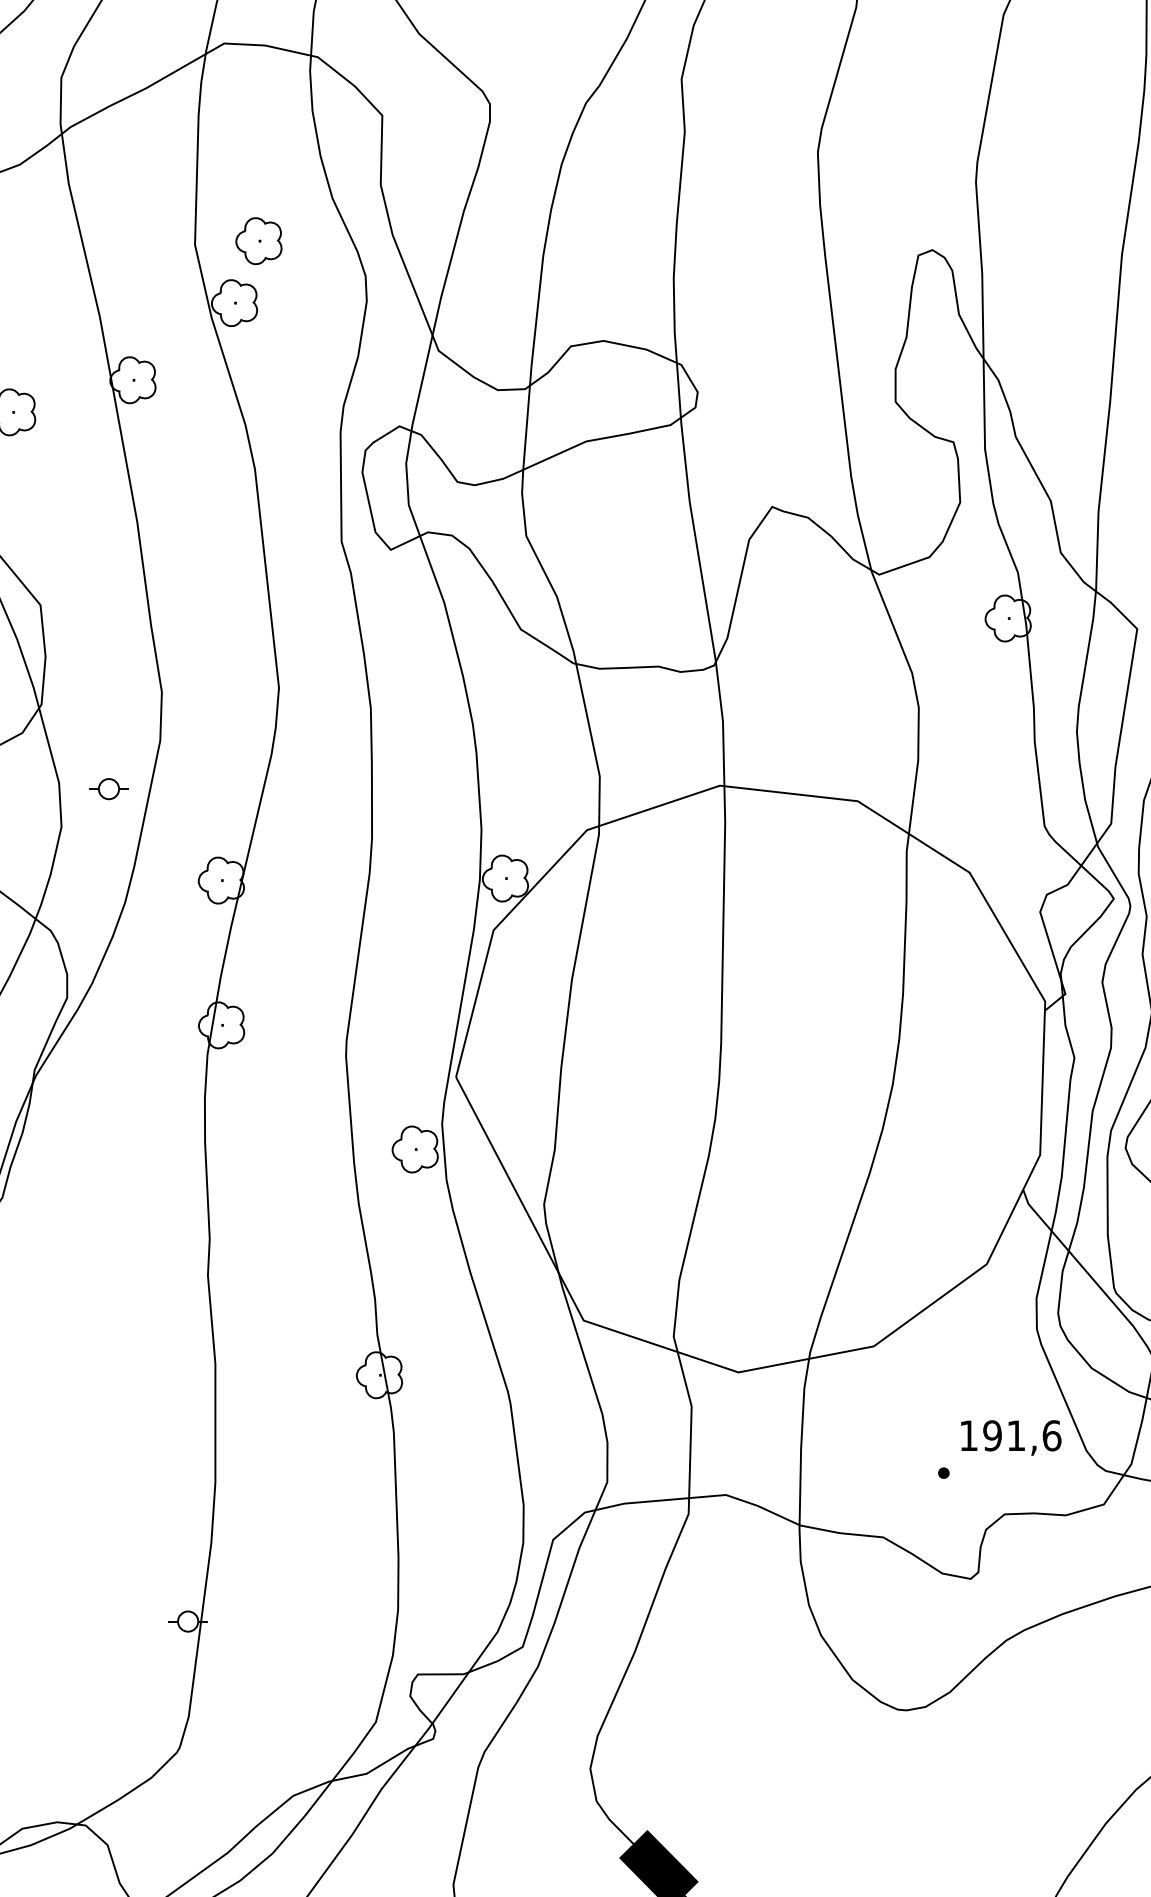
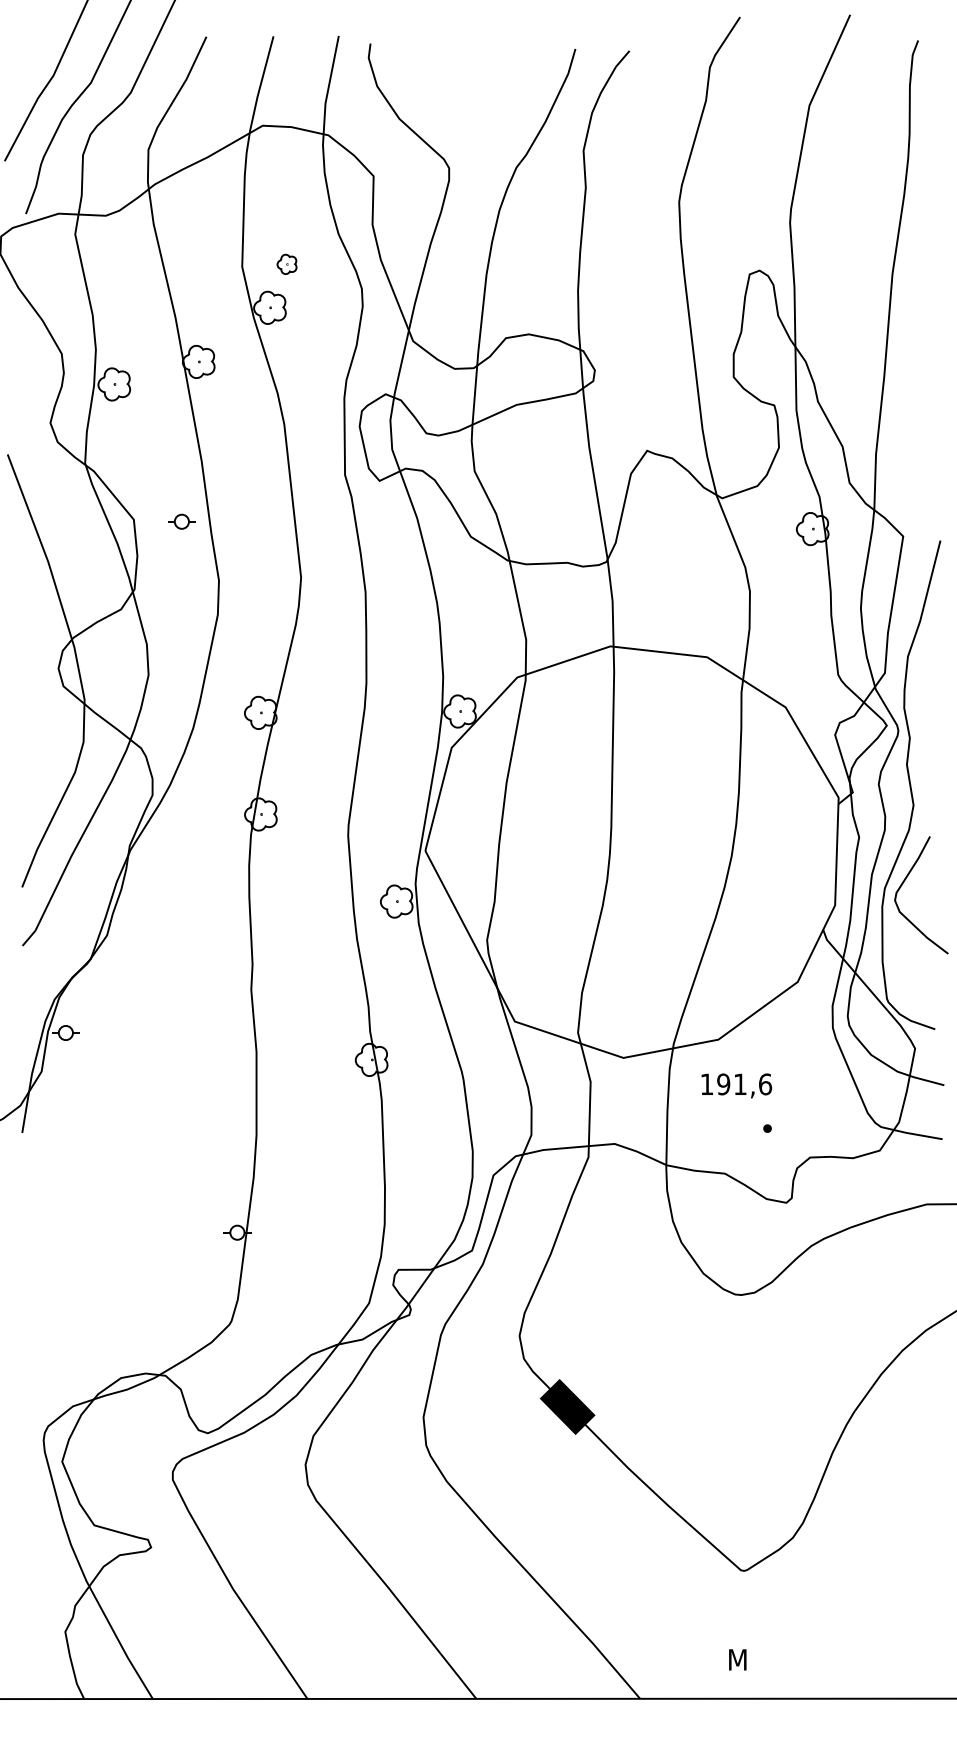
part: (258, 241) -> (286, 264), size x0.6
part: (108, 788) -> (181, 521), moved
text: (1010, 1437) -> (736, 1085), moved

